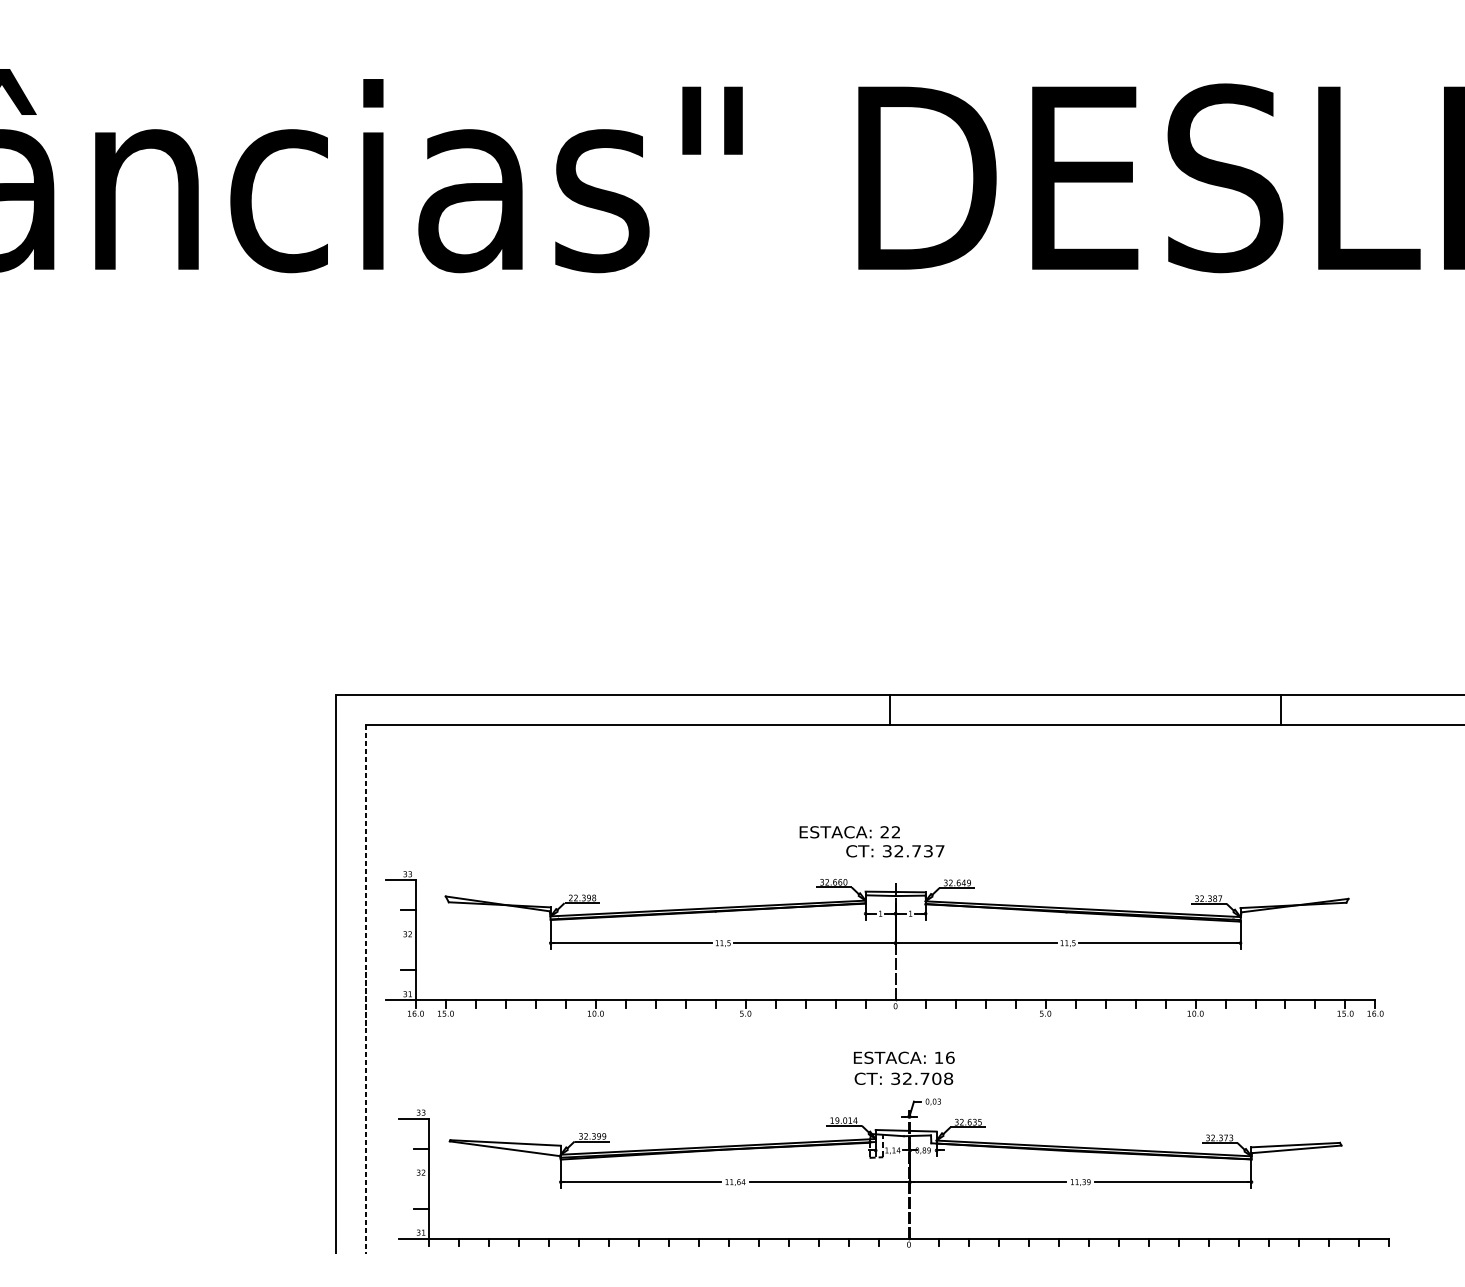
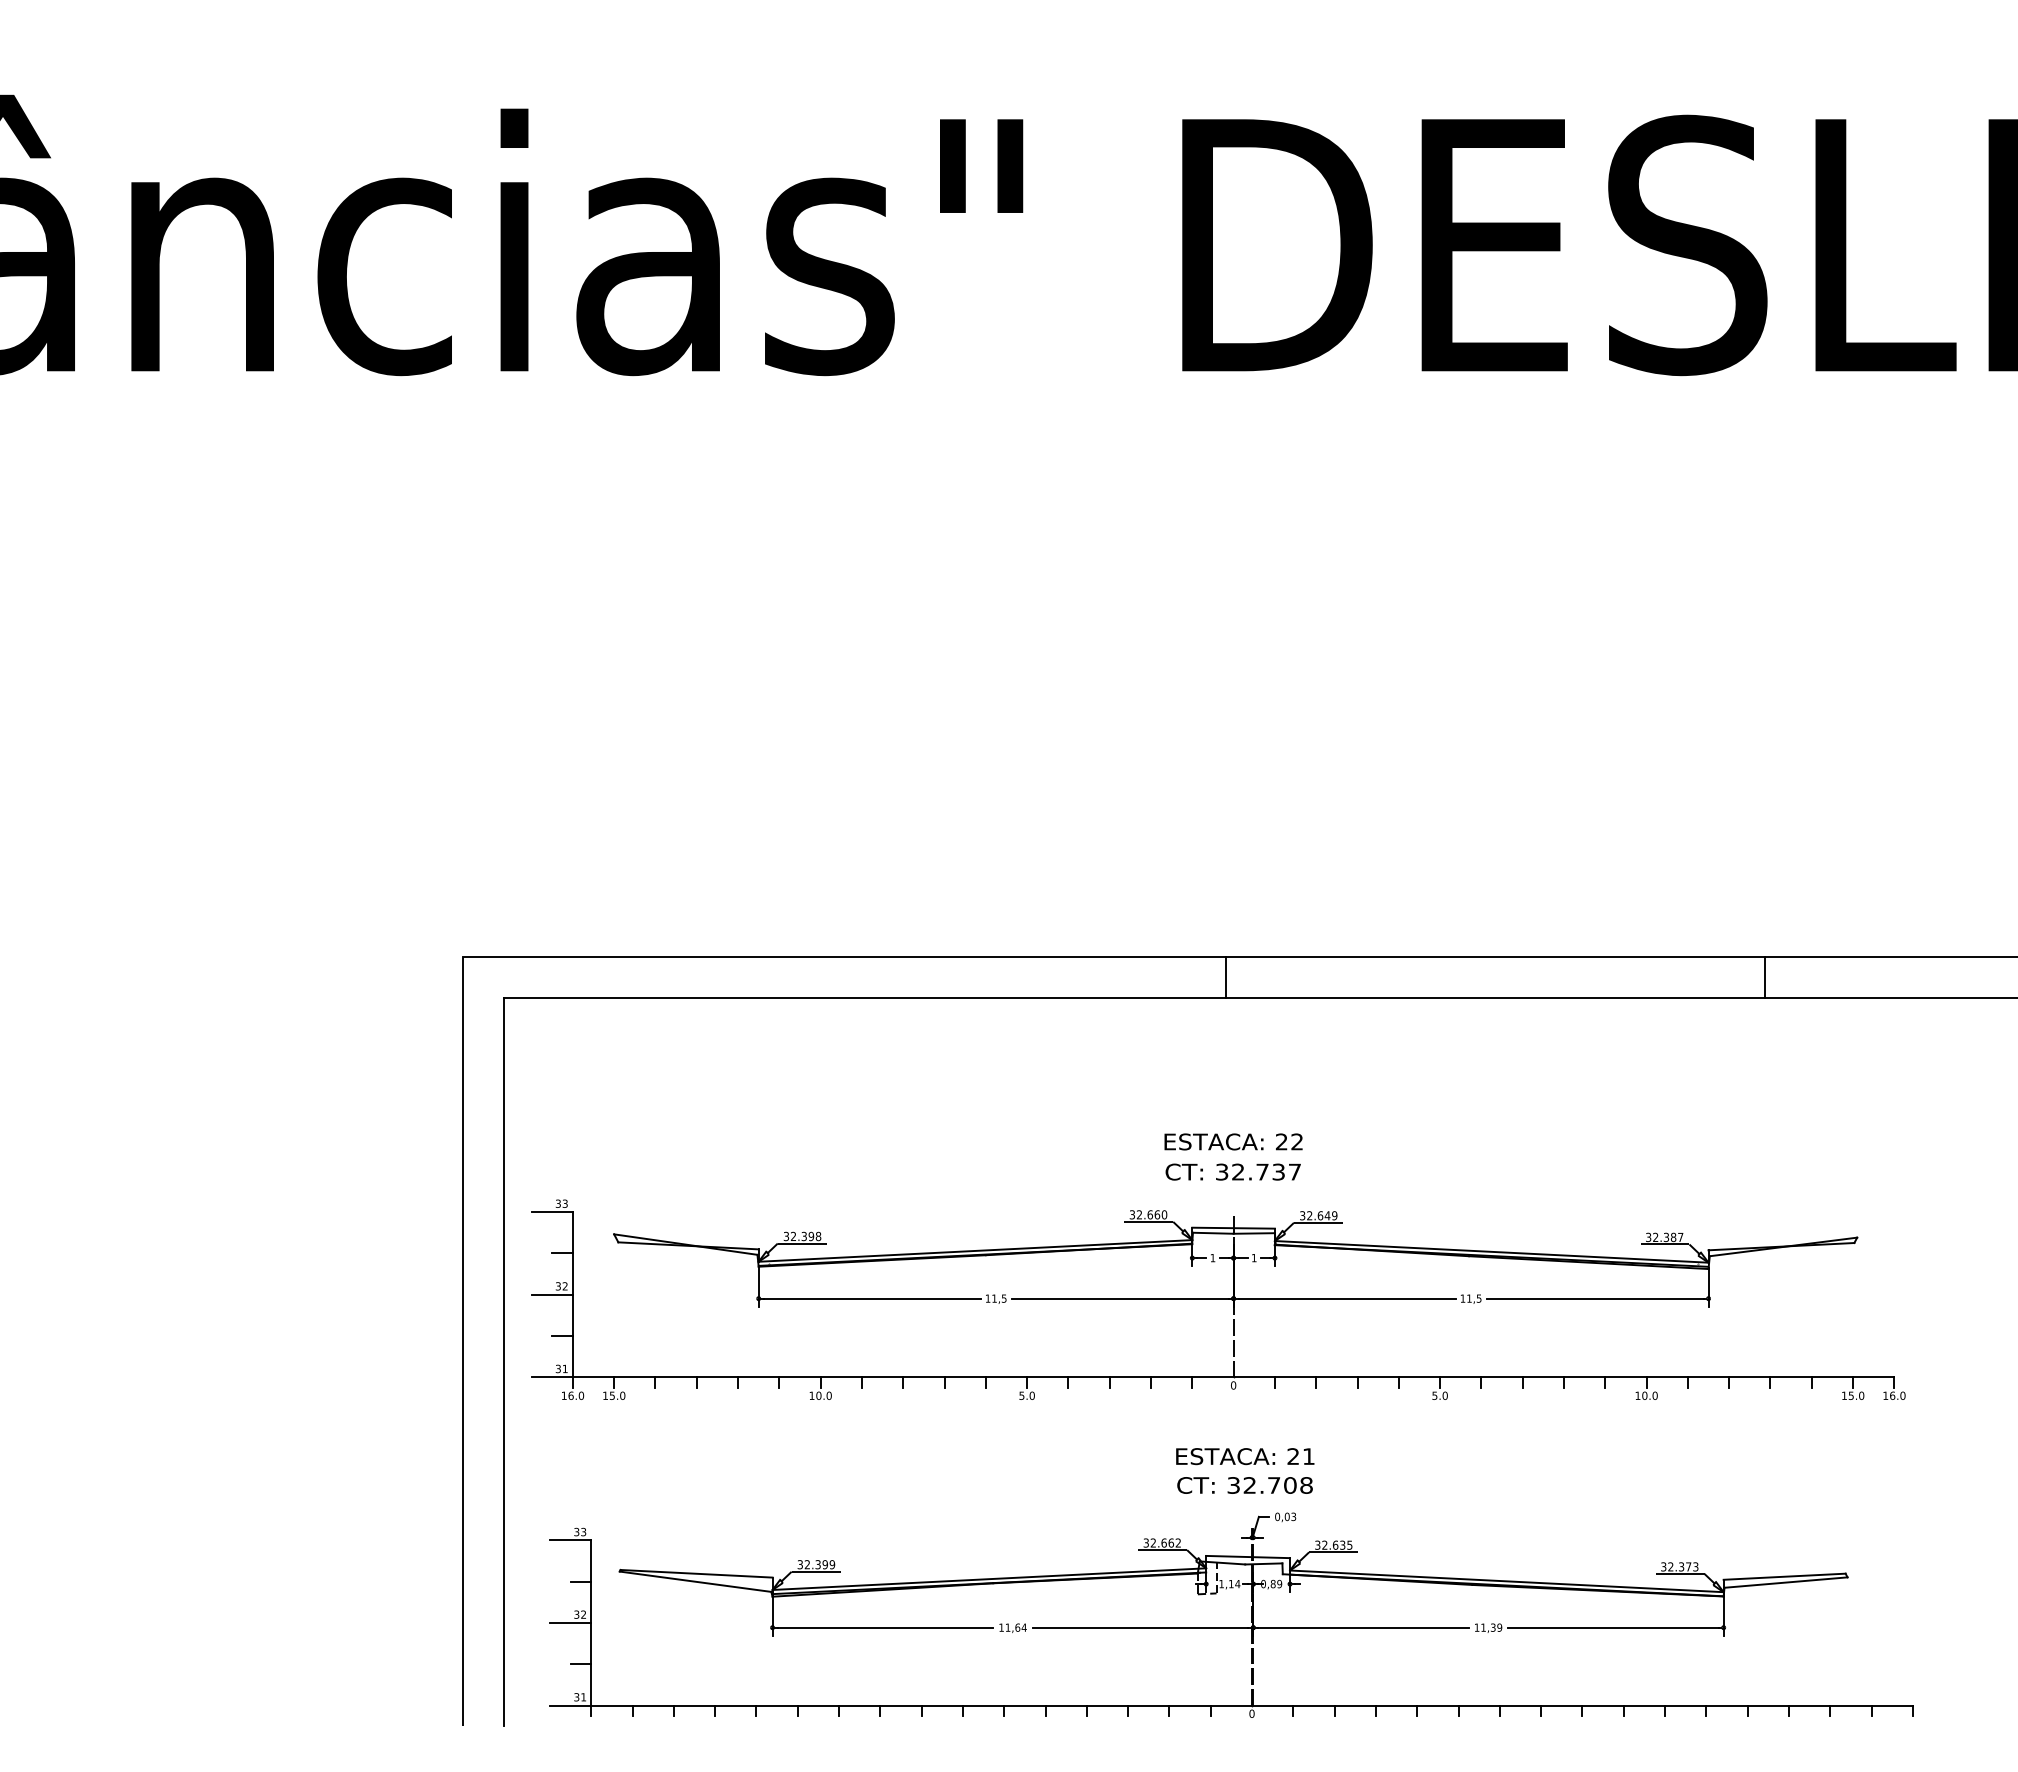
text: (849, 831) -> (1233, 1141), moved
text: (570, 898) -> (786, 1236), 22.398 -> 32.398
line: (400, 940) -> (551, 1294), added
line: (366, 989) -> (504, 1362), dashed -> solid
text: (944, 1057) -> (1301, 1456), 16 -> 21
text: (843, 1120) -> (1162, 1542), 19.014 -> 32.662
line: (414, 1178) -> (570, 1622), added

